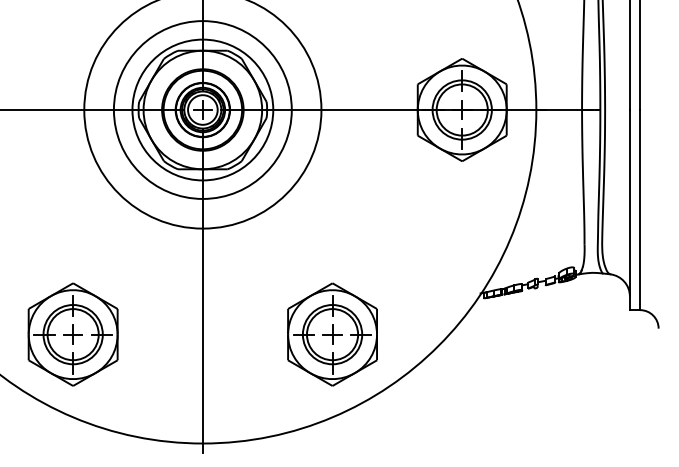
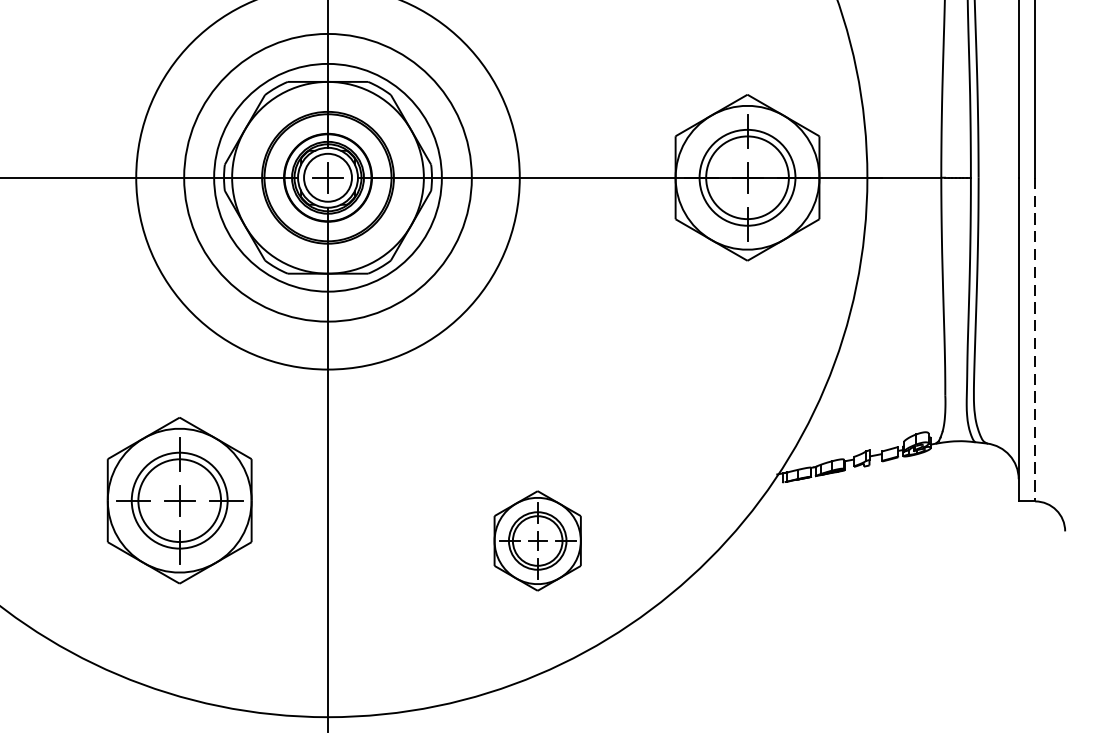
line: (640, 210) -> (1035, 340), solid -> dashed
part: (72, 334) -> (178, 500), moved
part: (332, 334) -> (537, 540), size x0.6

